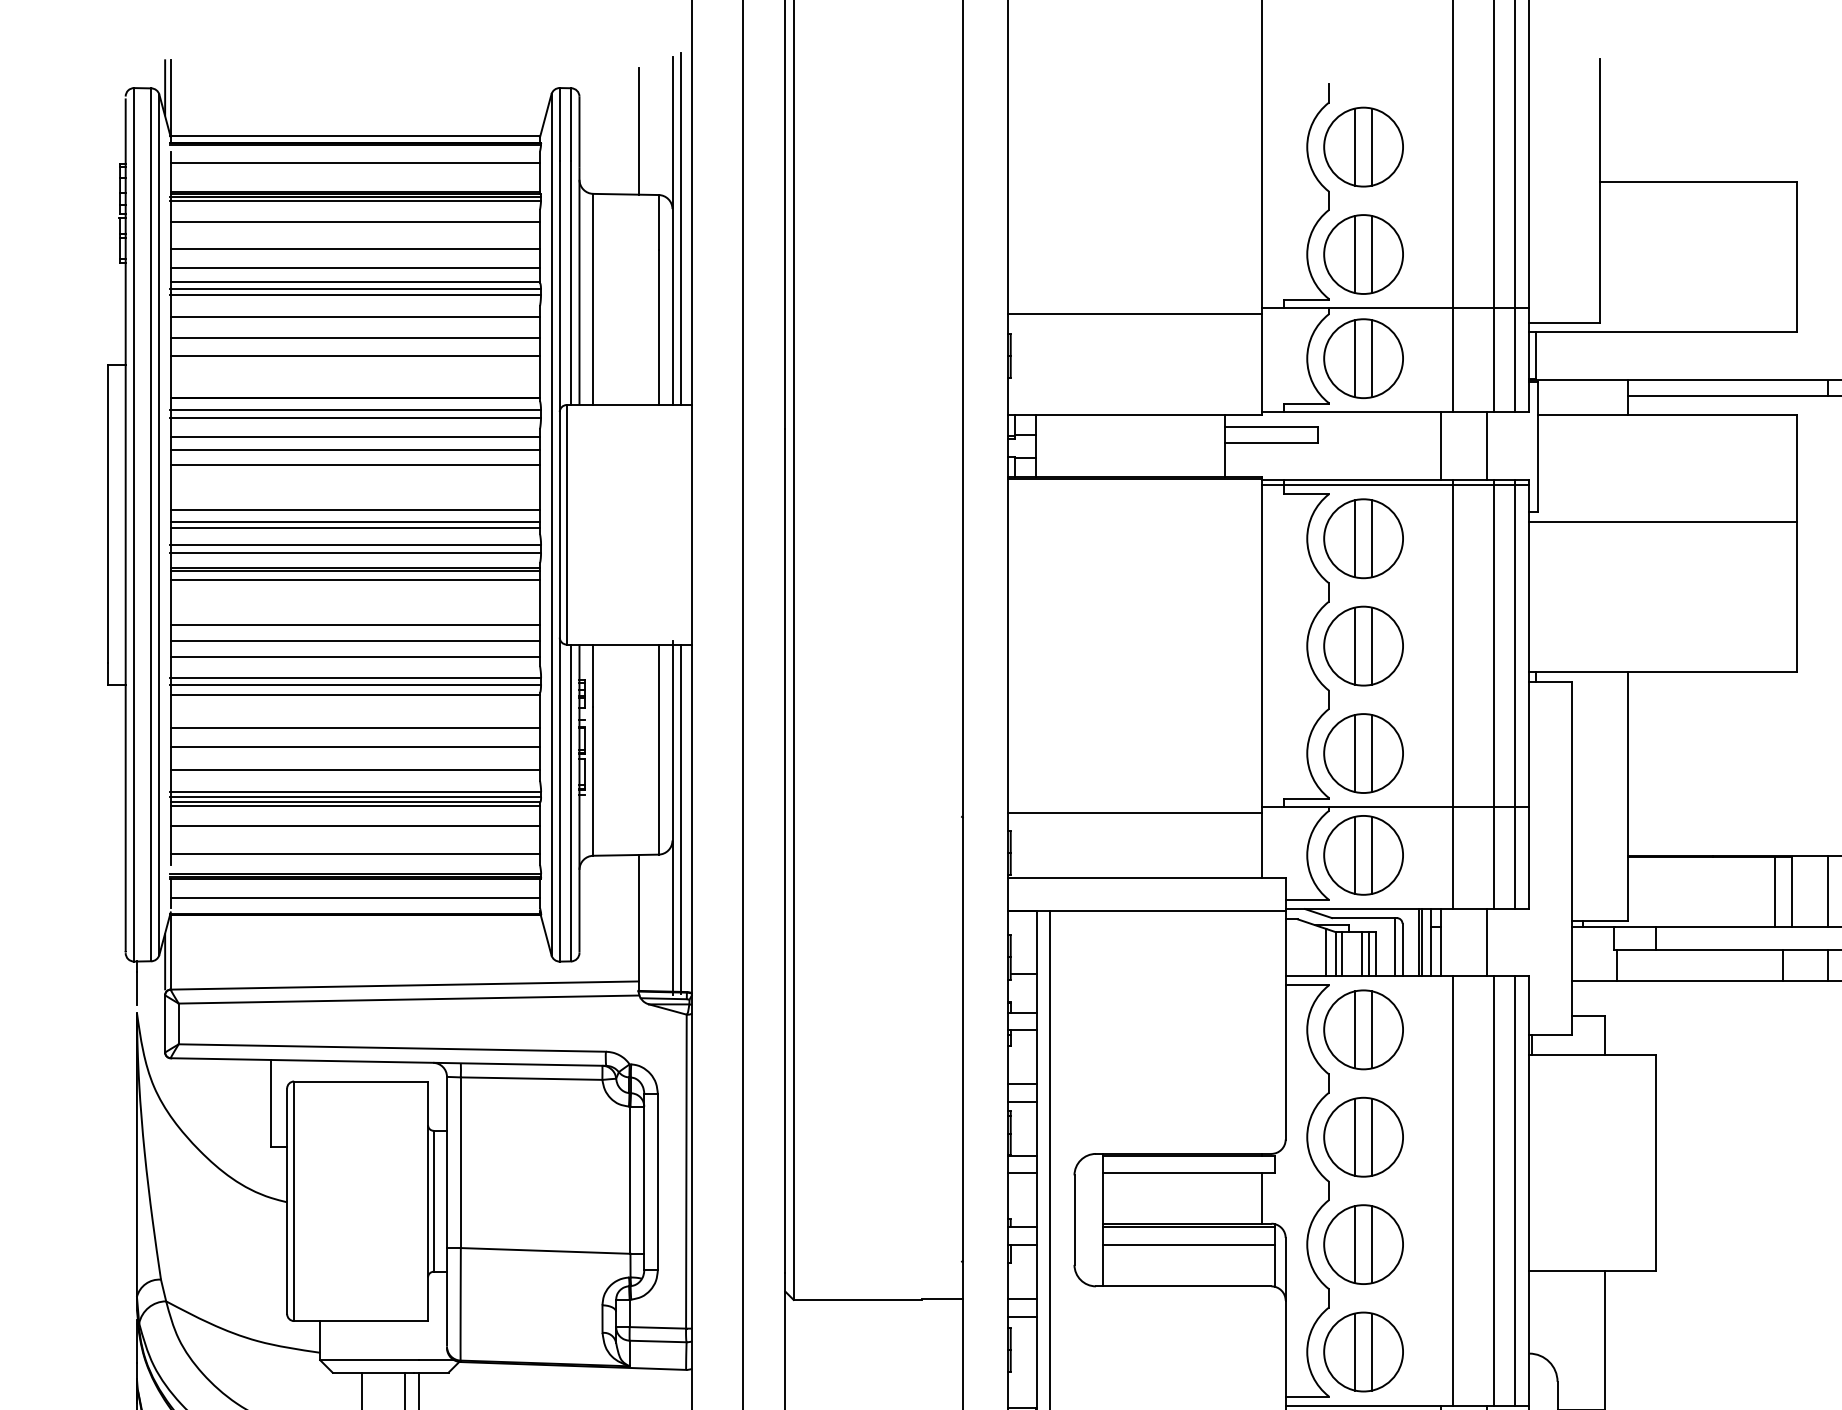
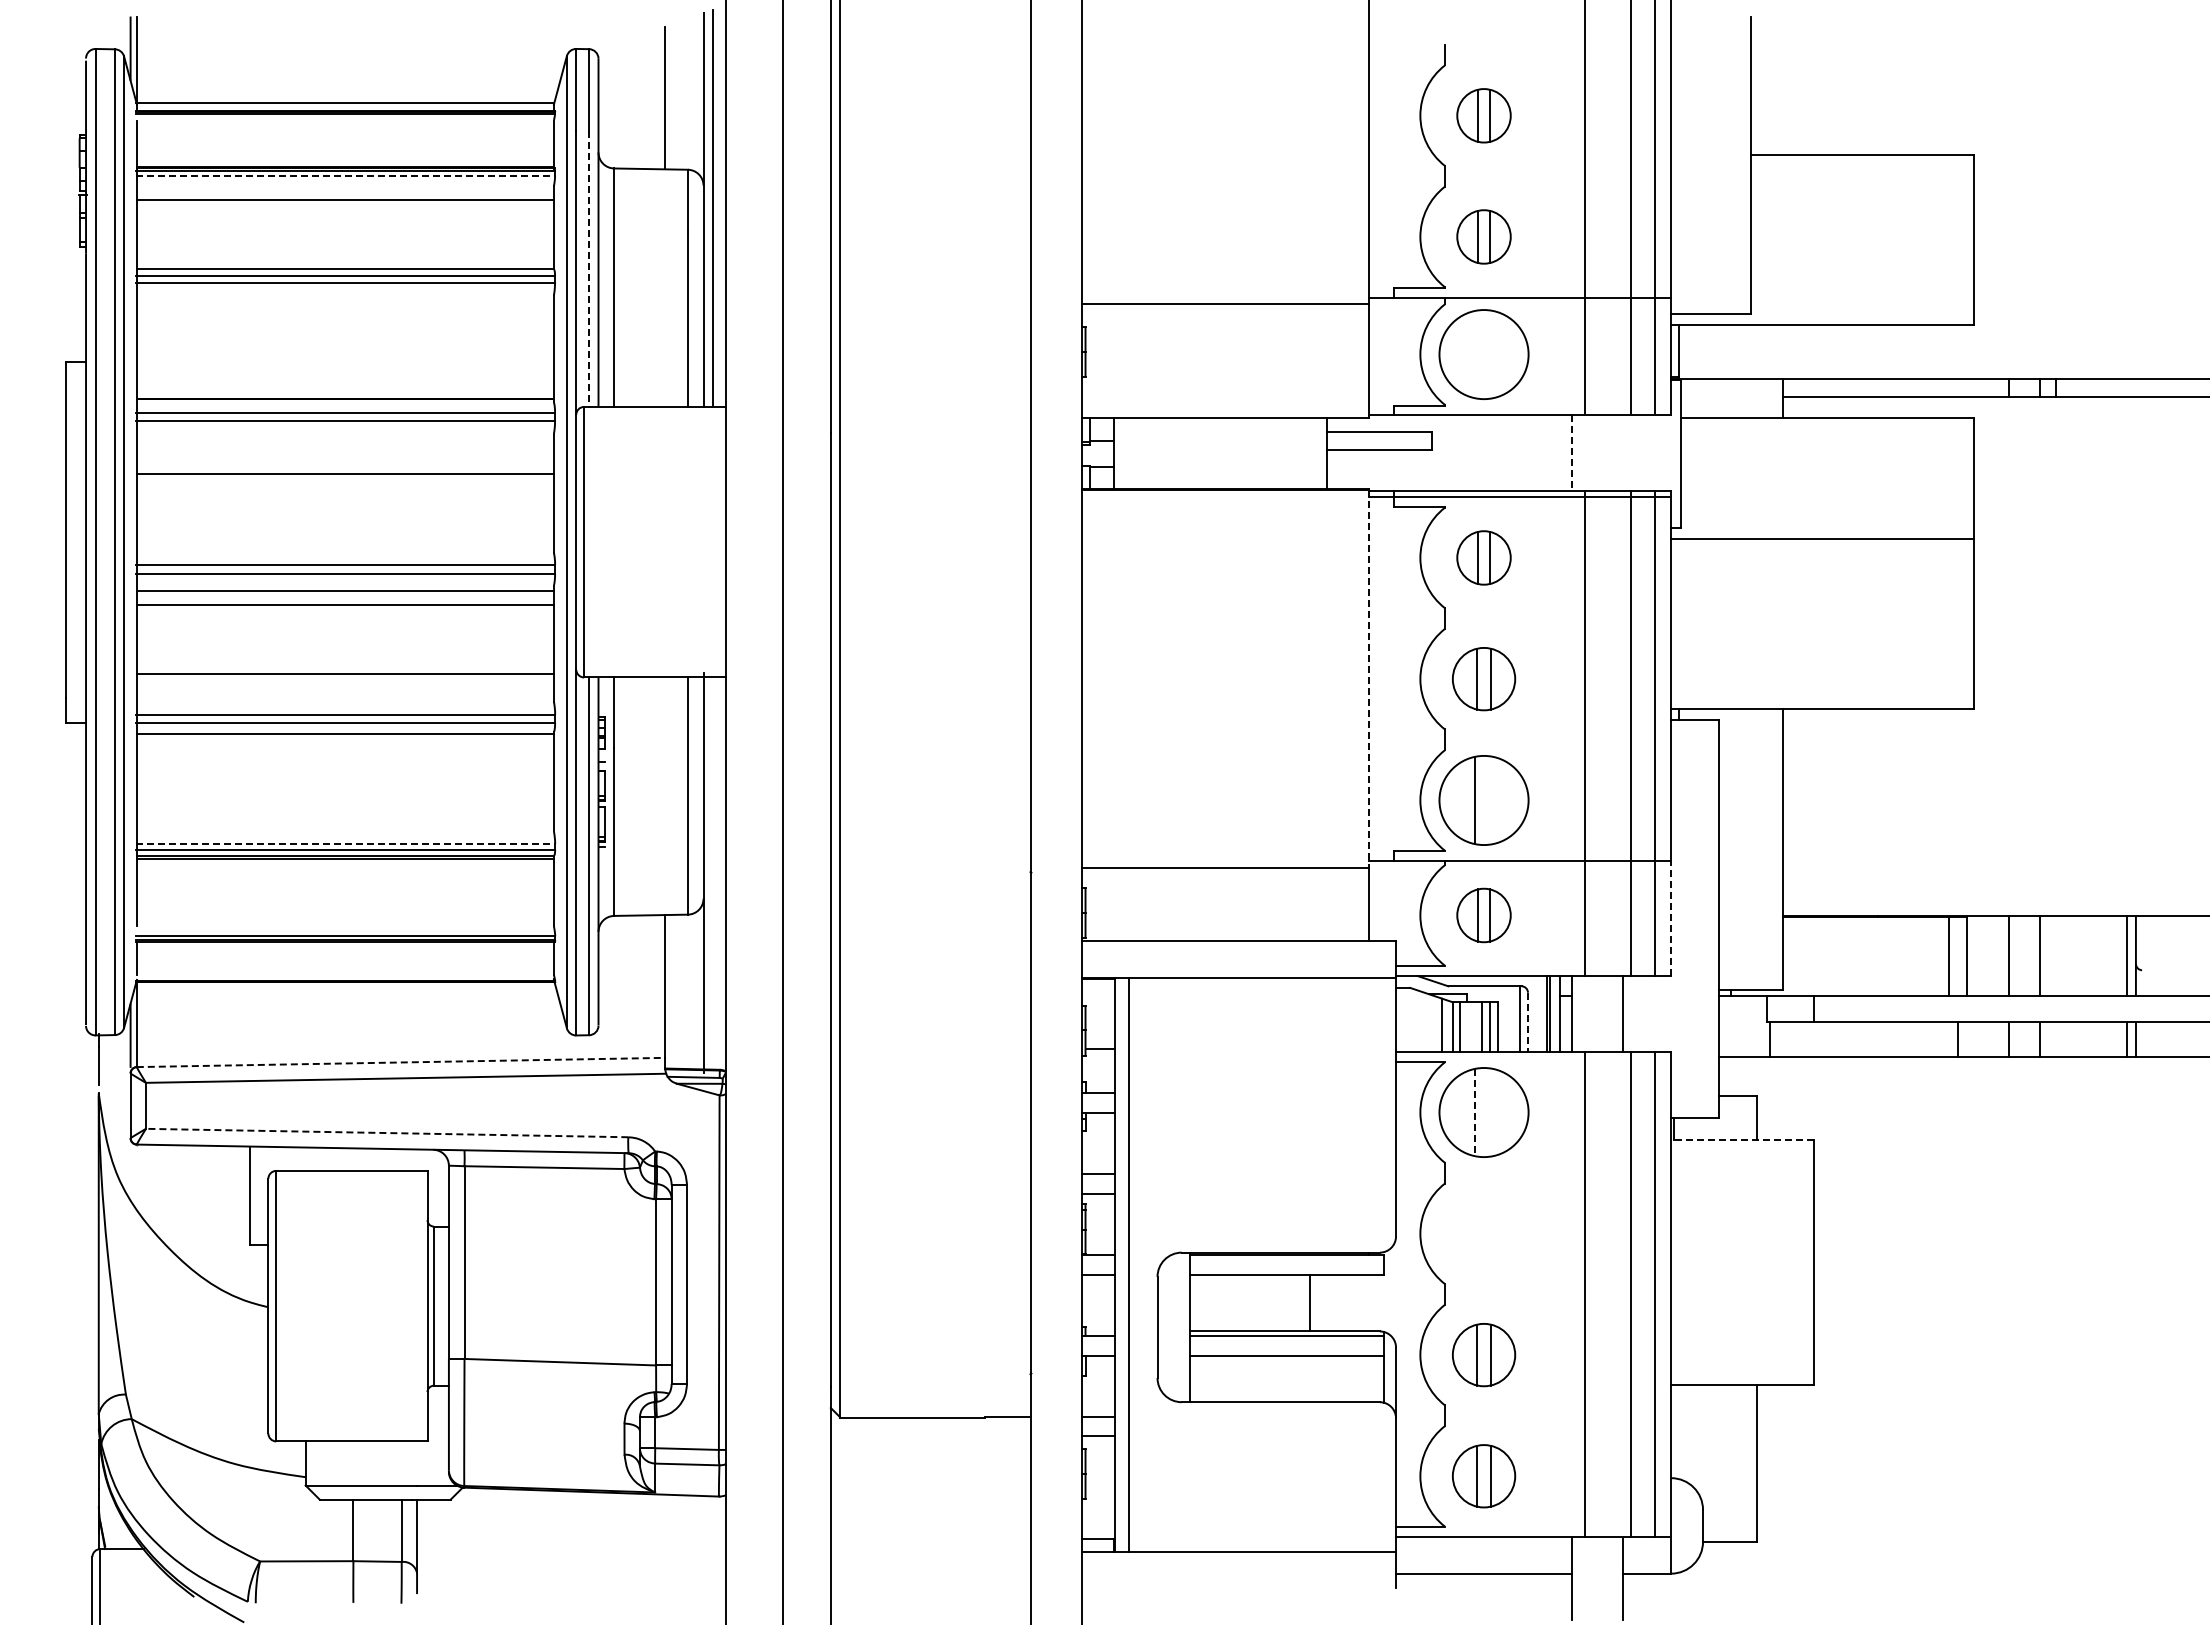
part: (1363, 146) -> (1483, 115), size x0.6
line: (354, 162) -> (344, 133), removed
line: (355, 200) -> (345, 176), solid -> dashed
line: (354, 248) -> (344, 230), removed
part: (1363, 254) -> (1483, 236), size x0.6
line: (354, 268) -> (344, 252), removed
line: (571, 282) -> (589, 268), solid -> dashed
line: (354, 317) -> (344, 307), removed
line: (354, 338) -> (344, 331), removed
line: (354, 355) -> (344, 351), removed
line: (1355, 358) -> (1474, 354), removed
line: (1372, 358) -> (1493, 354), removed
line: (354, 437) -> (344, 443), removed
line: (1441, 446) -> (1571, 453), solid -> dashed
line: (1487, 446) -> (1623, 453), removed
line: (354, 449) -> (344, 457), removed
line: (354, 510) -> (344, 526), removed
line: (354, 521) -> (344, 538), removed
line: (354, 527) -> (344, 545), removed
part: (1363, 538) -> (1483, 557), size x0.6
line: (354, 571) -> (344, 594), removed
line: (354, 624) -> (344, 654), removed
part: (1363, 645) -> (1483, 678), size x0.7
line: (1261, 646) -> (1368, 679), solid -> dashed
line: (354, 657) -> (344, 691), removed
line: (354, 727) -> (344, 771), removed
line: (354, 746) -> (344, 792), removed
line: (1372, 753) -> (1493, 800), removed
line: (354, 770) -> (344, 819), removed
line: (355, 791) -> (345, 843), solid -> dashed
line: (681, 819) -> (713, 874), removed
line: (354, 825) -> (344, 881), removed
line: (354, 853) -> (344, 913), removed
part: (1363, 855) -> (1483, 915), size x0.6
line: (1529, 858) -> (1671, 918), solid -> dashed
line: (354, 897) -> (344, 963), removed
line: (1402, 950) -> (1527, 1022), solid -> dashed
line: (405, 985) -> (401, 1062), solid -> dashed
line: (1355, 1029) -> (1474, 1112), solid -> dashed
line: (1372, 1029) -> (1493, 1112), removed
line: (391, 1048) -> (386, 1133), solid -> dashed
line: (1592, 1054) -> (1742, 1140), solid -> dashed
part: (1363, 1136) -> (1483, 1233), removed
line: (1261, 1198) -> (1309, 1302), moved
part: (1363, 1244) -> (1483, 1354), size x0.7
part: (1363, 1351) -> (1483, 1475), size x0.7

